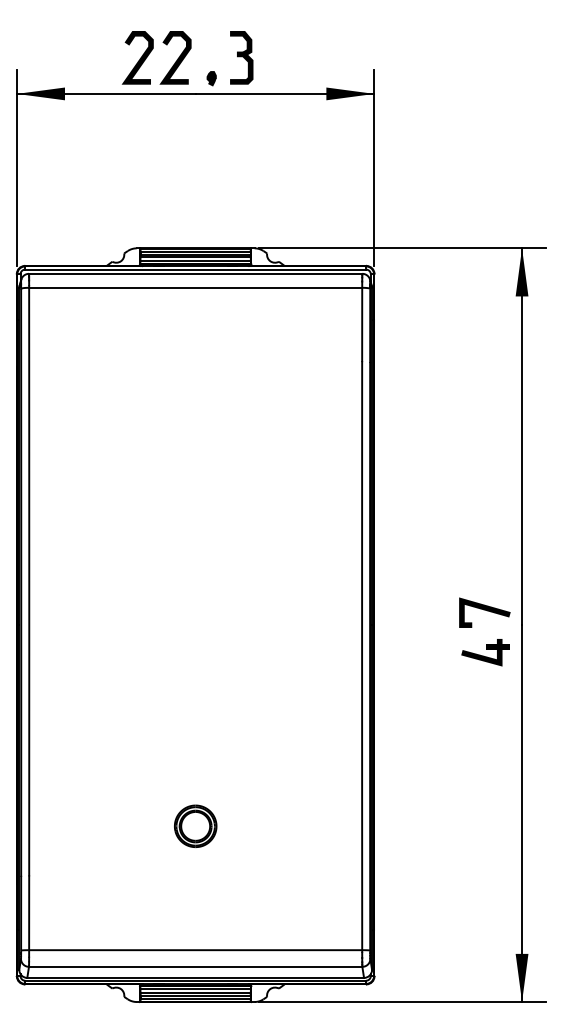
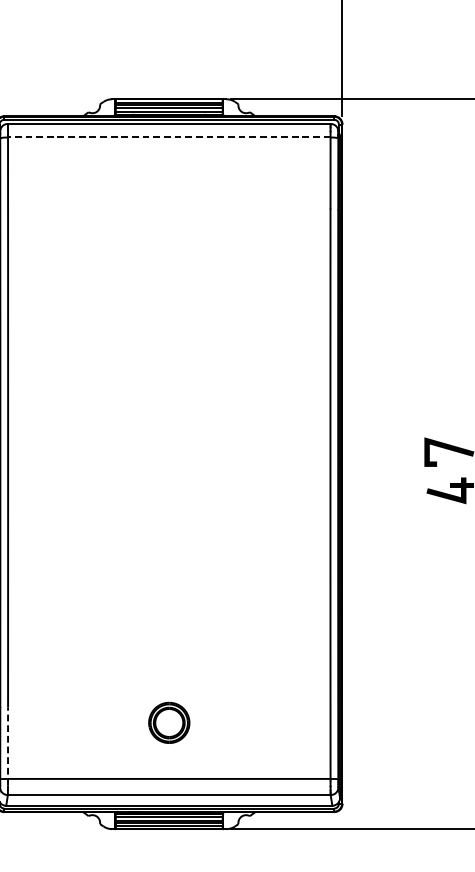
line: (195, 287) -> (169, 137), solid -> dashed
part: (195, 825) -> (169, 722), moved
line: (29, 916) -> (8, 746), solid -> dashed

